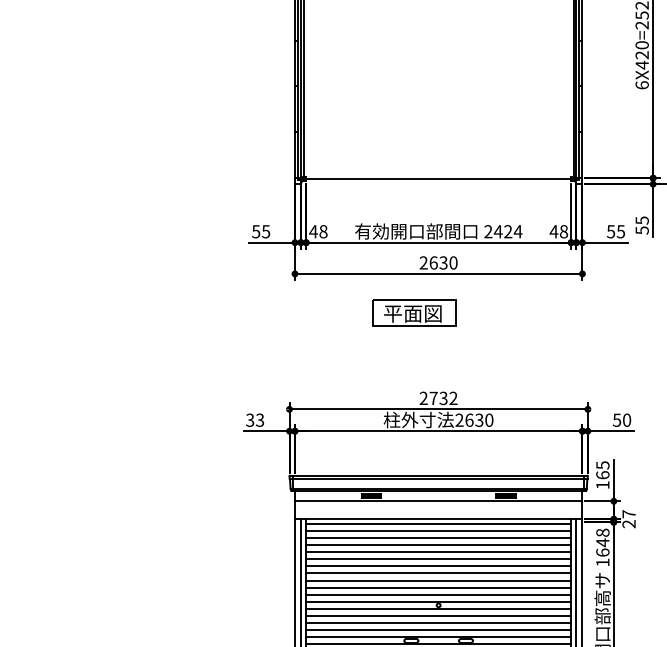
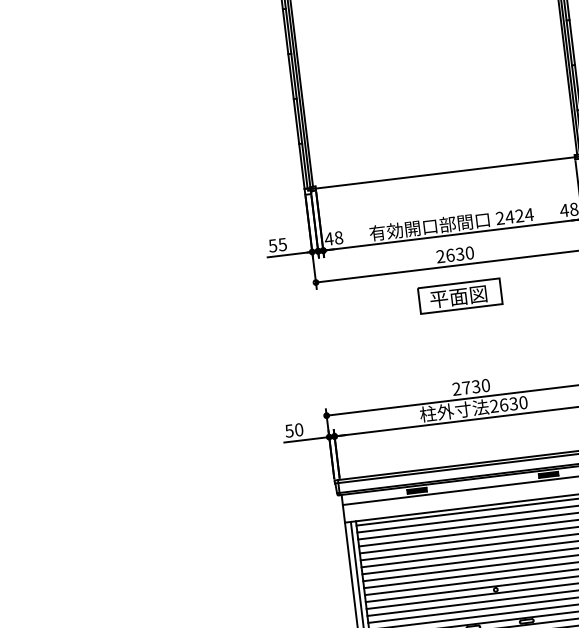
part: (414, 312) -> (460, 295), moved
text: (453, 398) -> (485, 385), 2732 -> 2730
text: (255, 419) -> (294, 429), 33 -> 50

